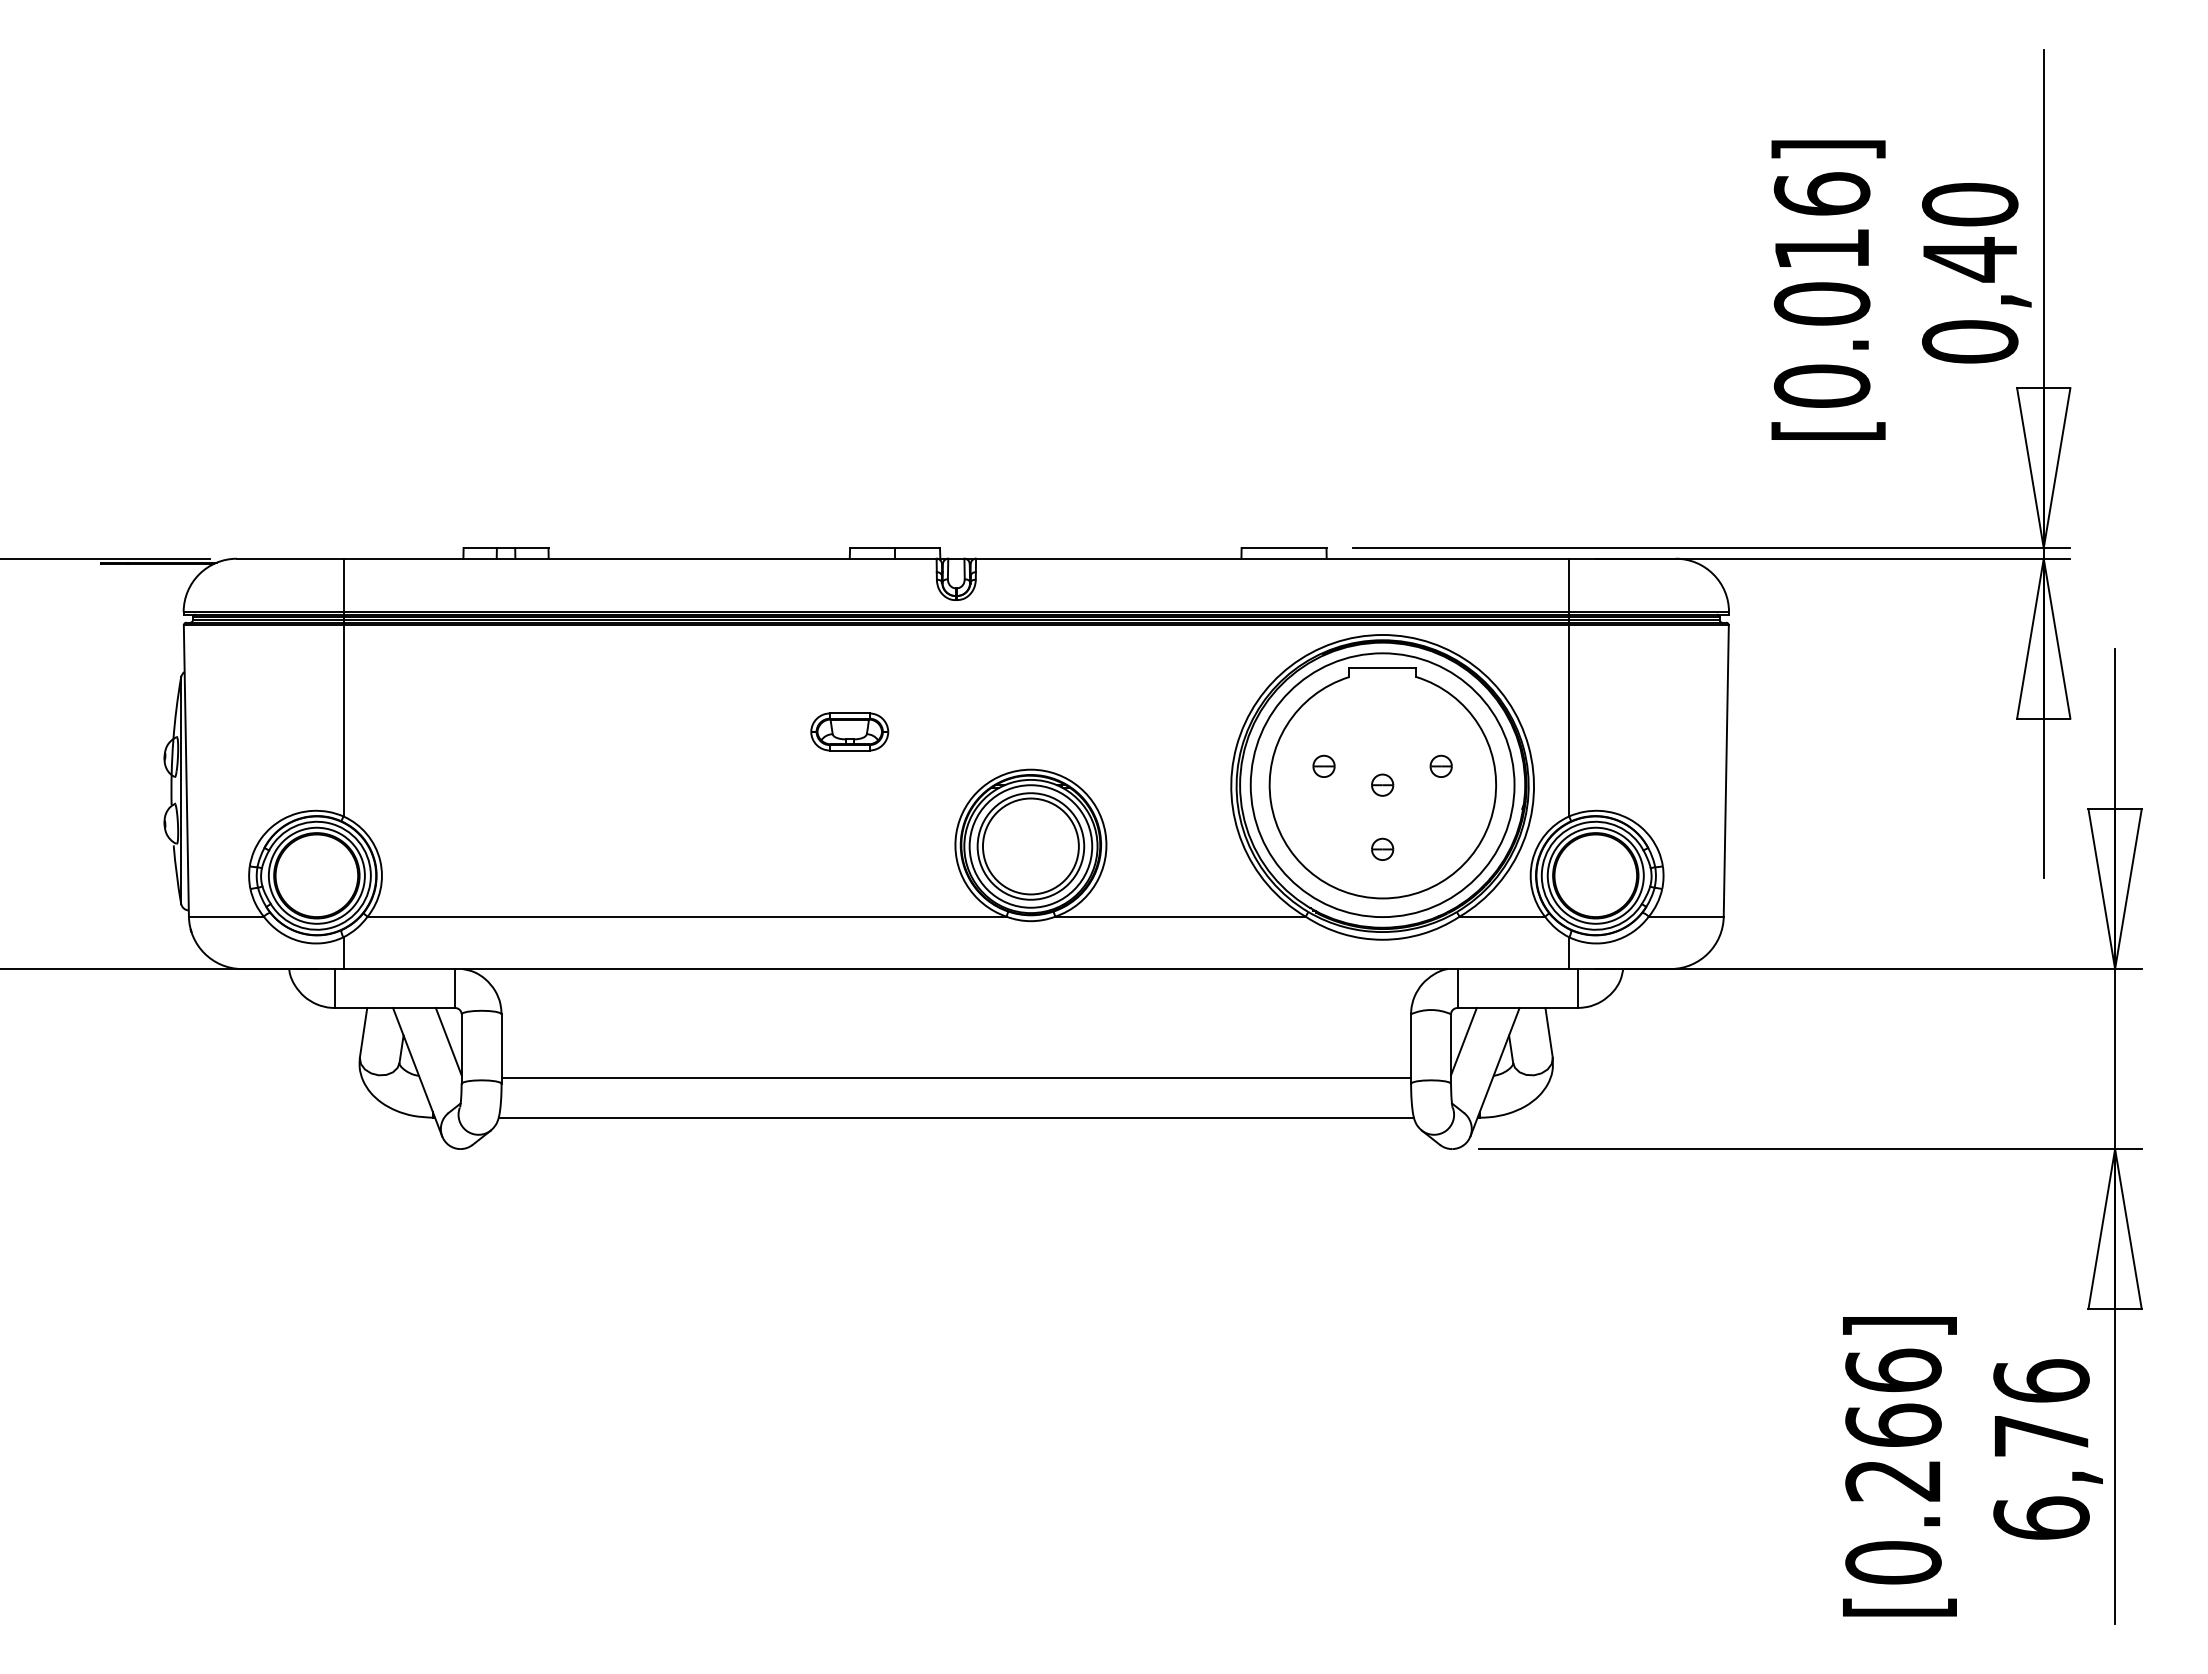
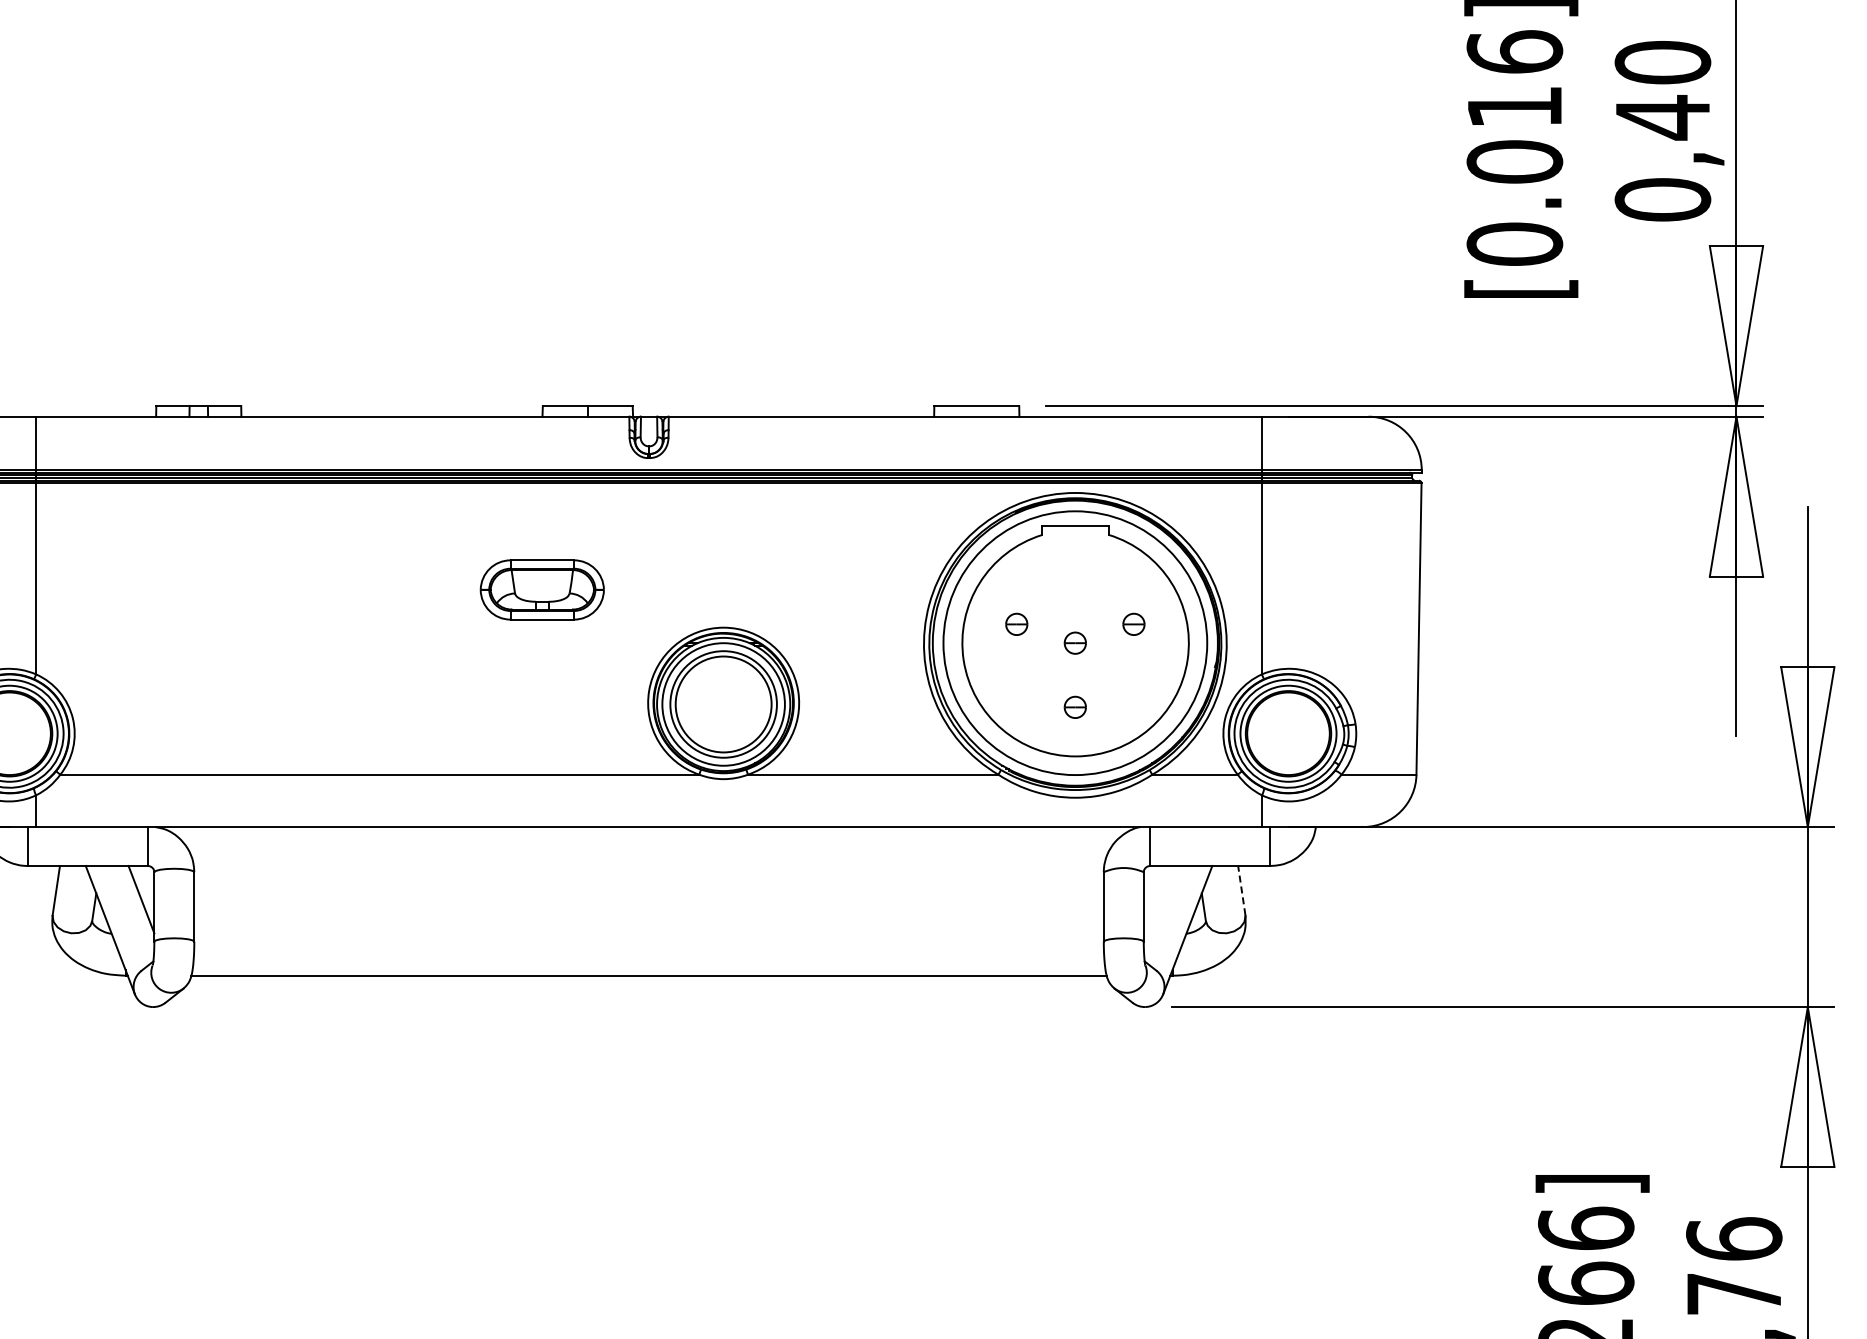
part: (849, 731) -> (542, 589), size x1.6
line: (1549, 1032) -> (1242, 890), solid -> dashed
line: (1463, 1041) -> (1156, 899), removed
line: (956, 1077) -> (649, 935), removed

